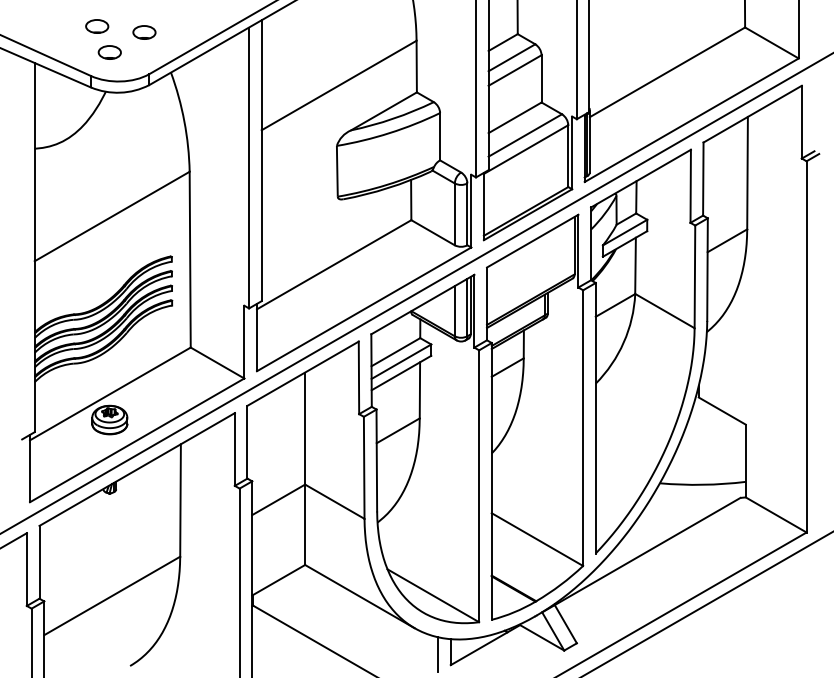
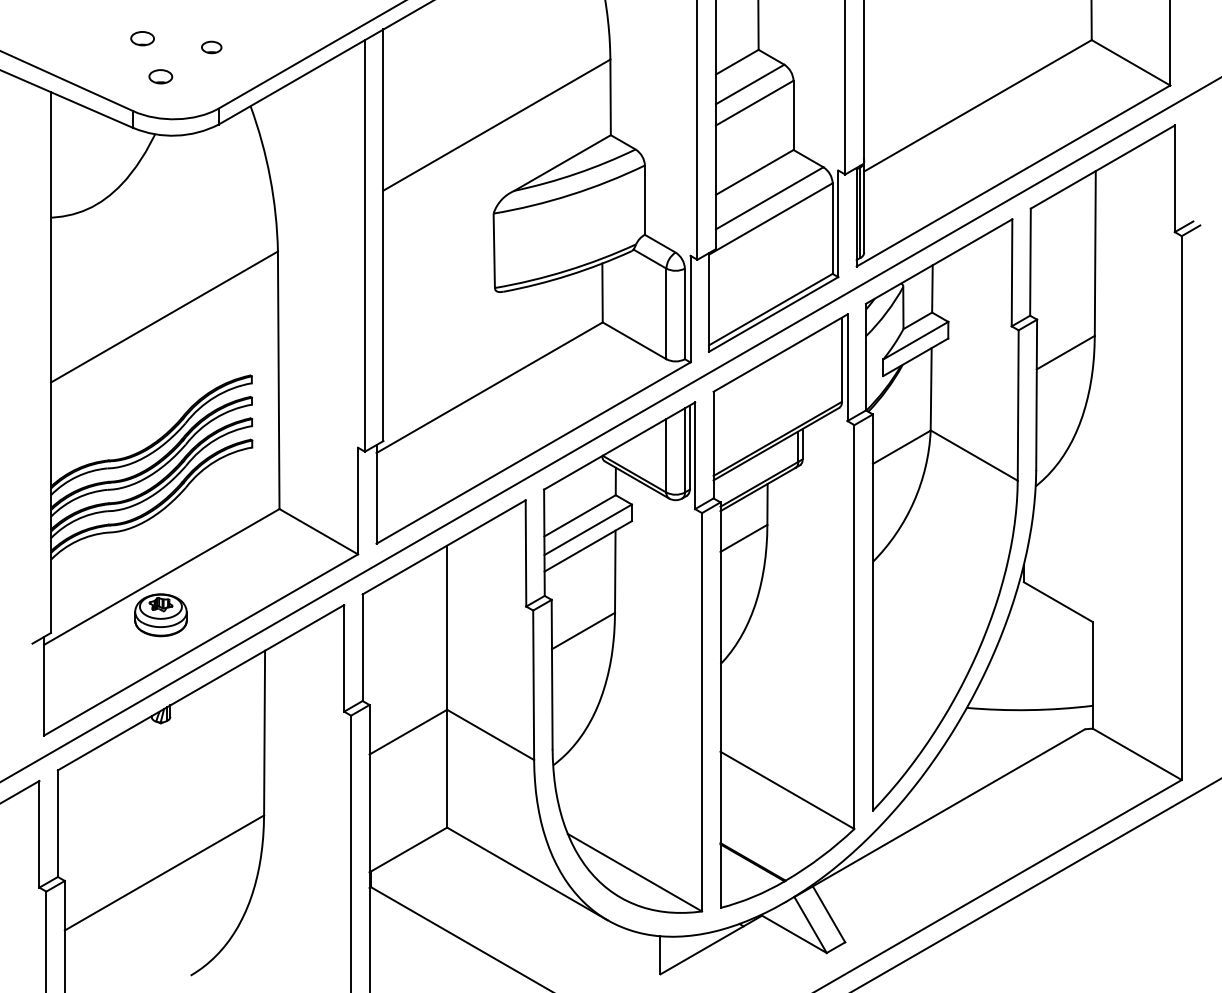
part: (97, 26) -> (142, 38), size x0.7
part: (144, 32) -> (211, 47), size x0.6
part: (109, 52) -> (160, 76), size x0.7
line: (438, 654) -> (642, 958), removed

